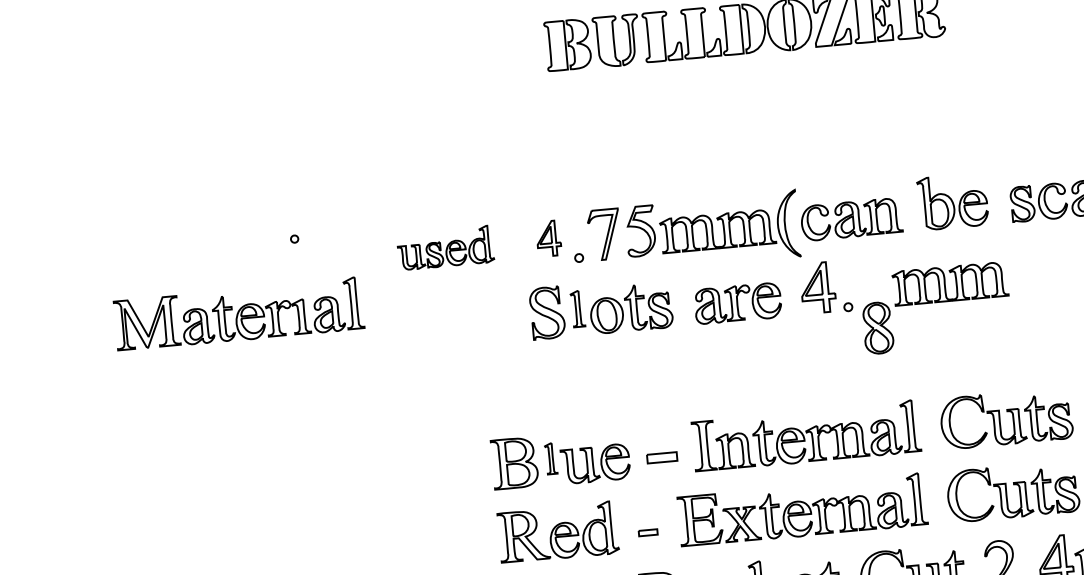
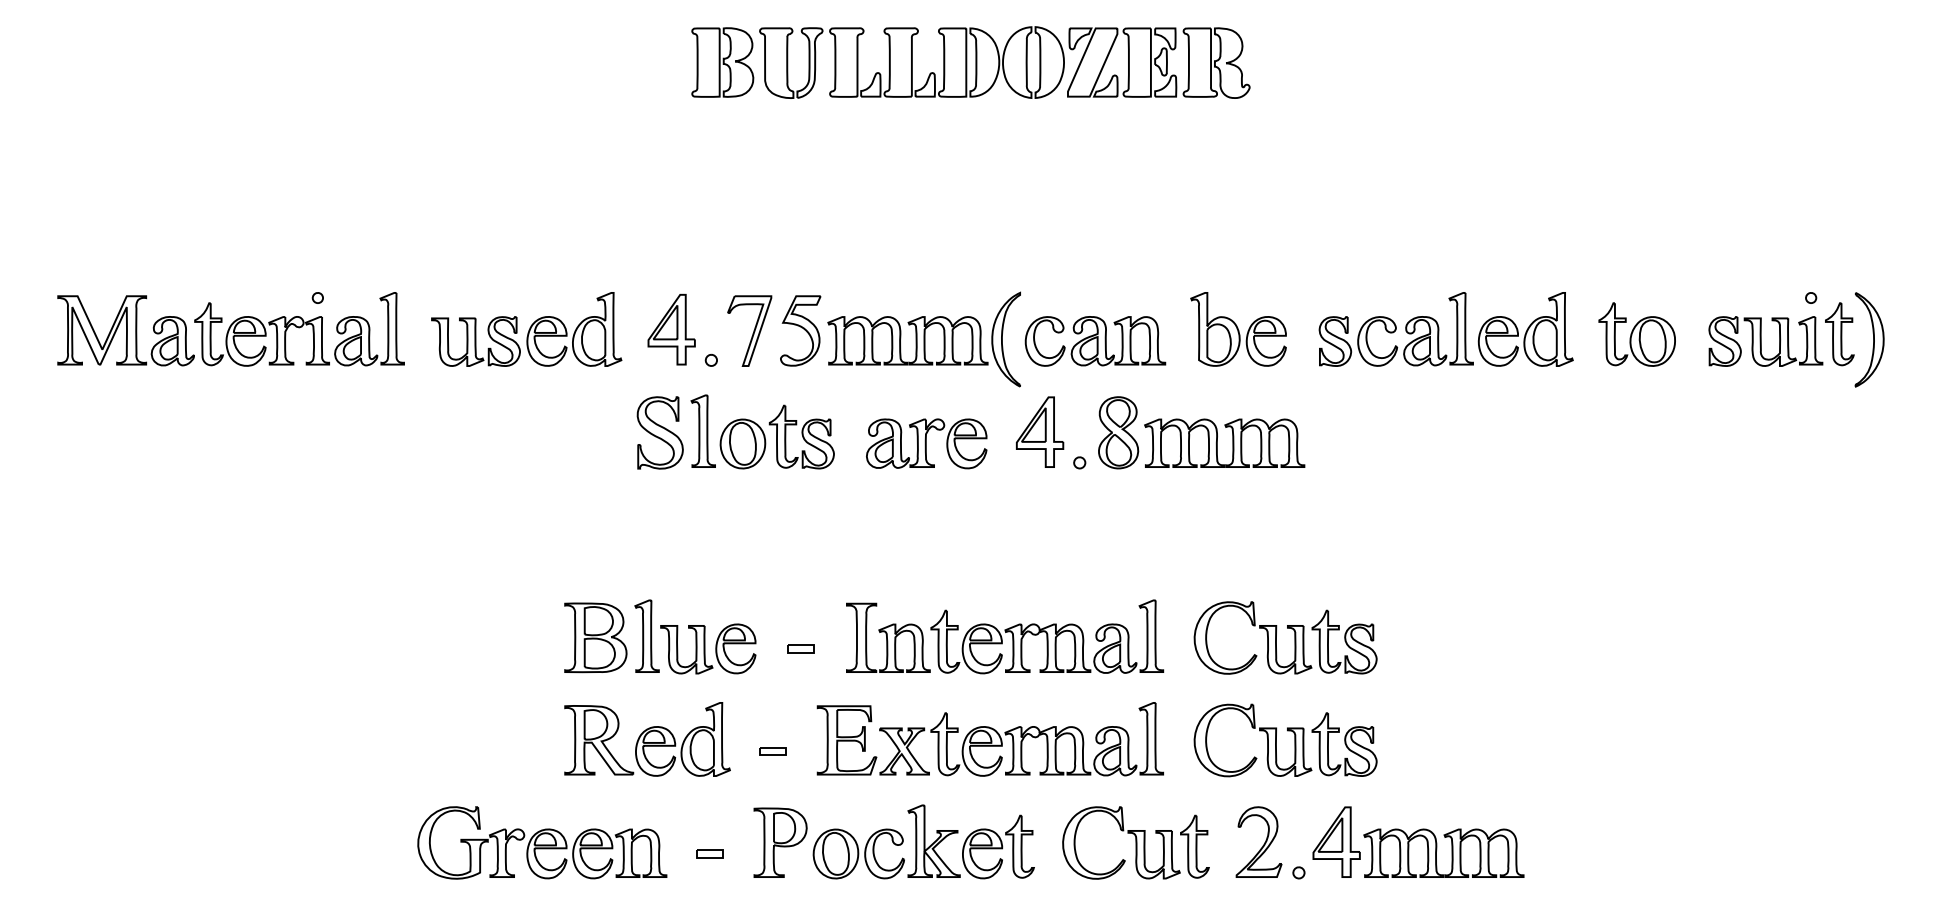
part: (548, 238) -> (671, 329), size x1.43
part: (445, 248) -> (526, 329), size x1.43
part: (577, 308) -> (702, 430), size x1.43
part: (238, 314) -> (230, 329), moved
part: (878, 327) -> (1118, 432), moved
part: (661, 457) -> (800, 648), size x0.62
part: (550, 458) -> (646, 635), size x1.67

